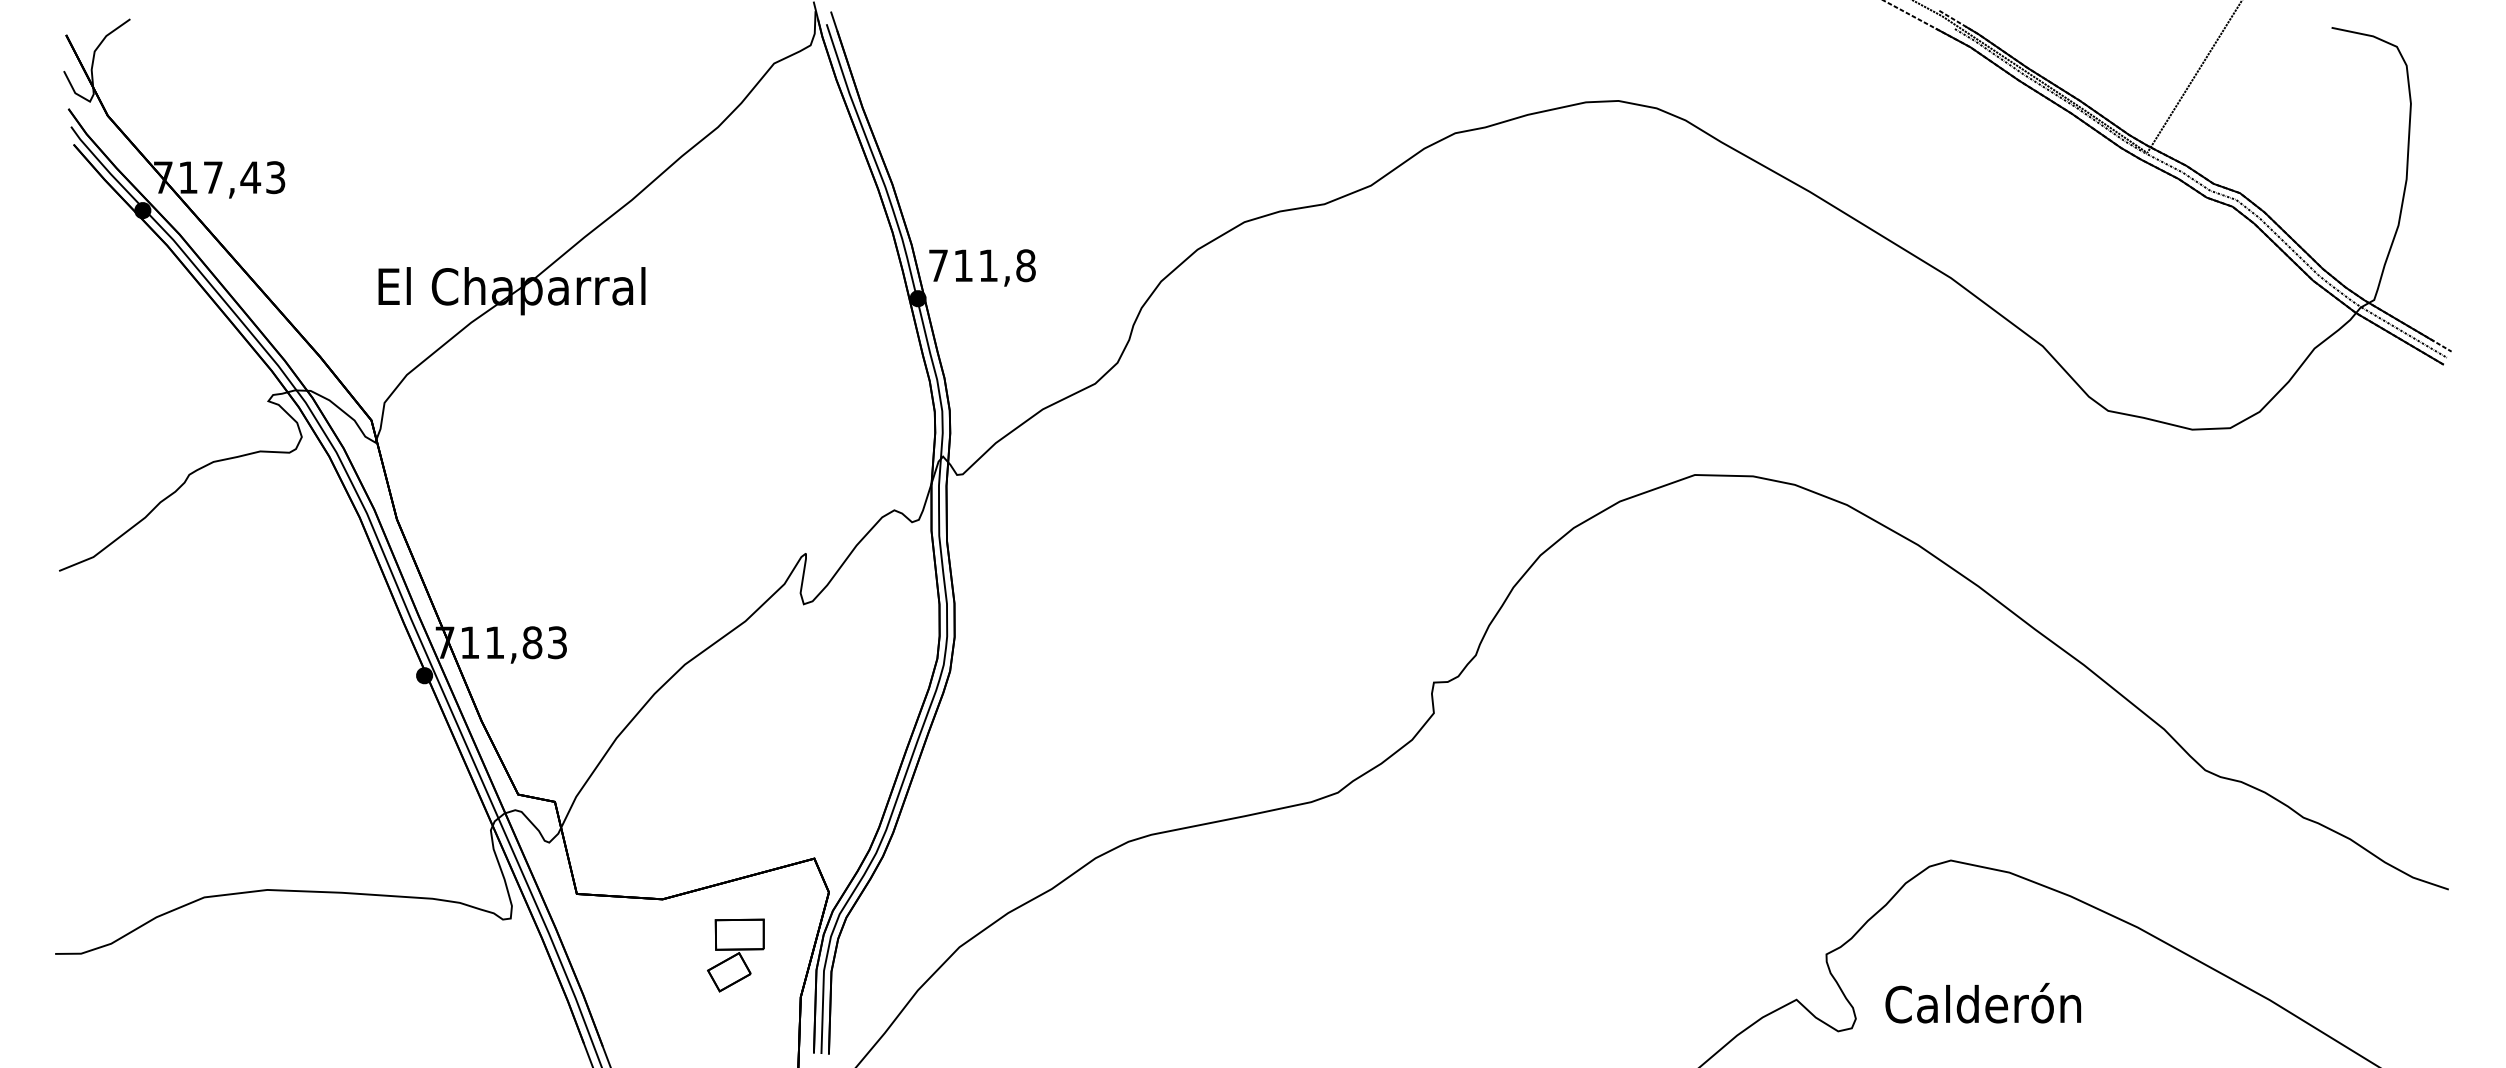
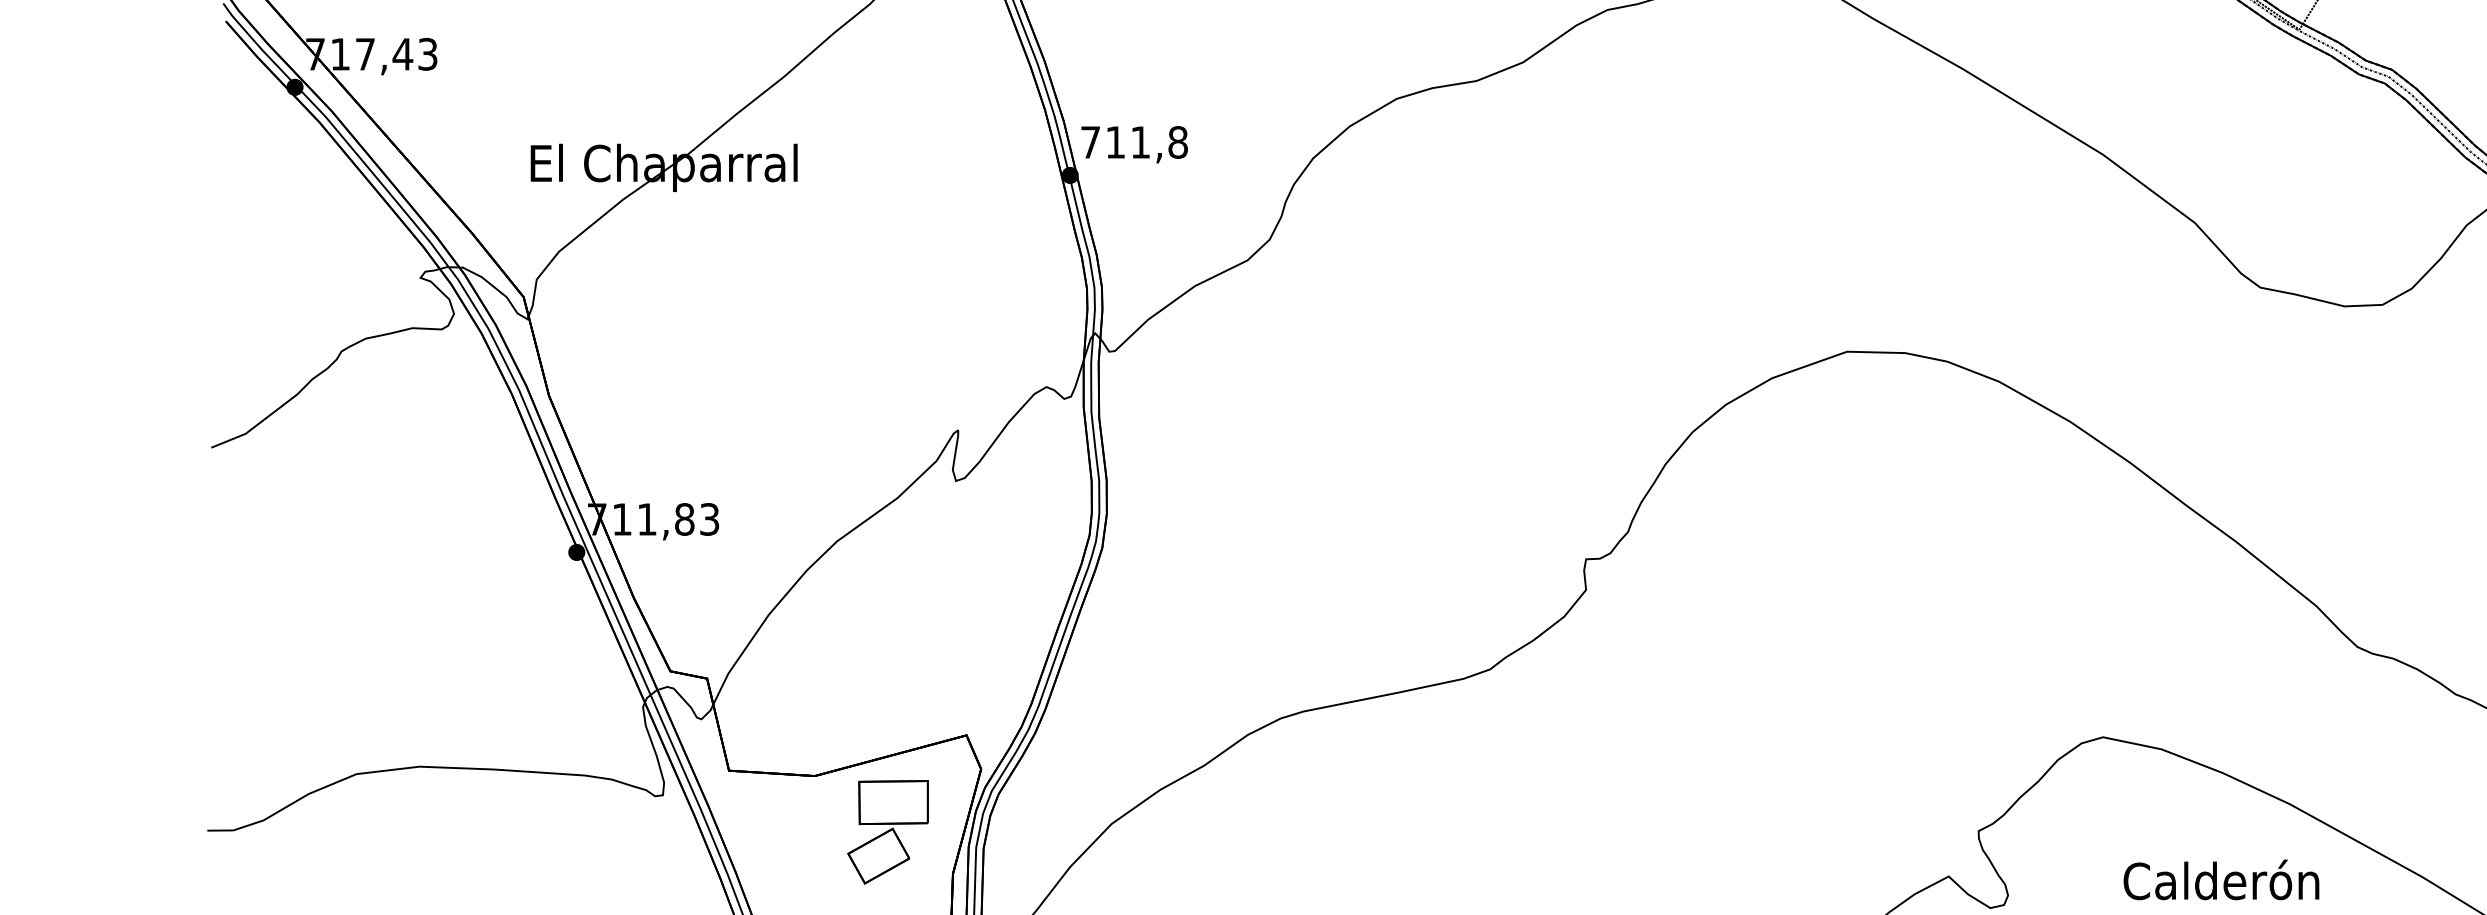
part: (735, 955) -> (887, 832), size x1.43
text: (1982, 1003) -> (2220, 880), moved

